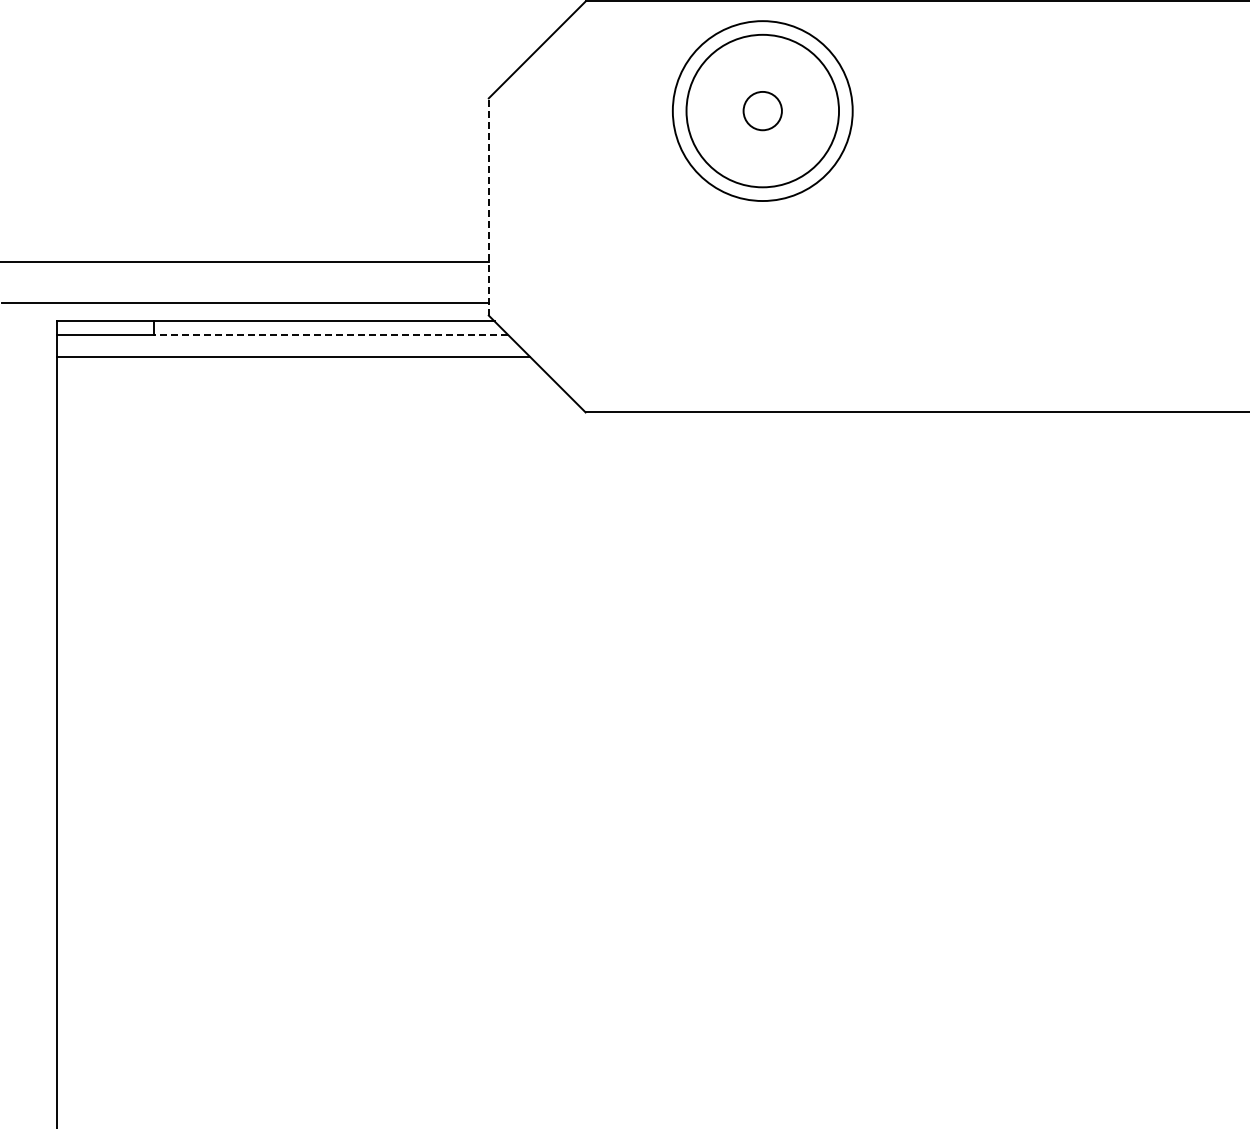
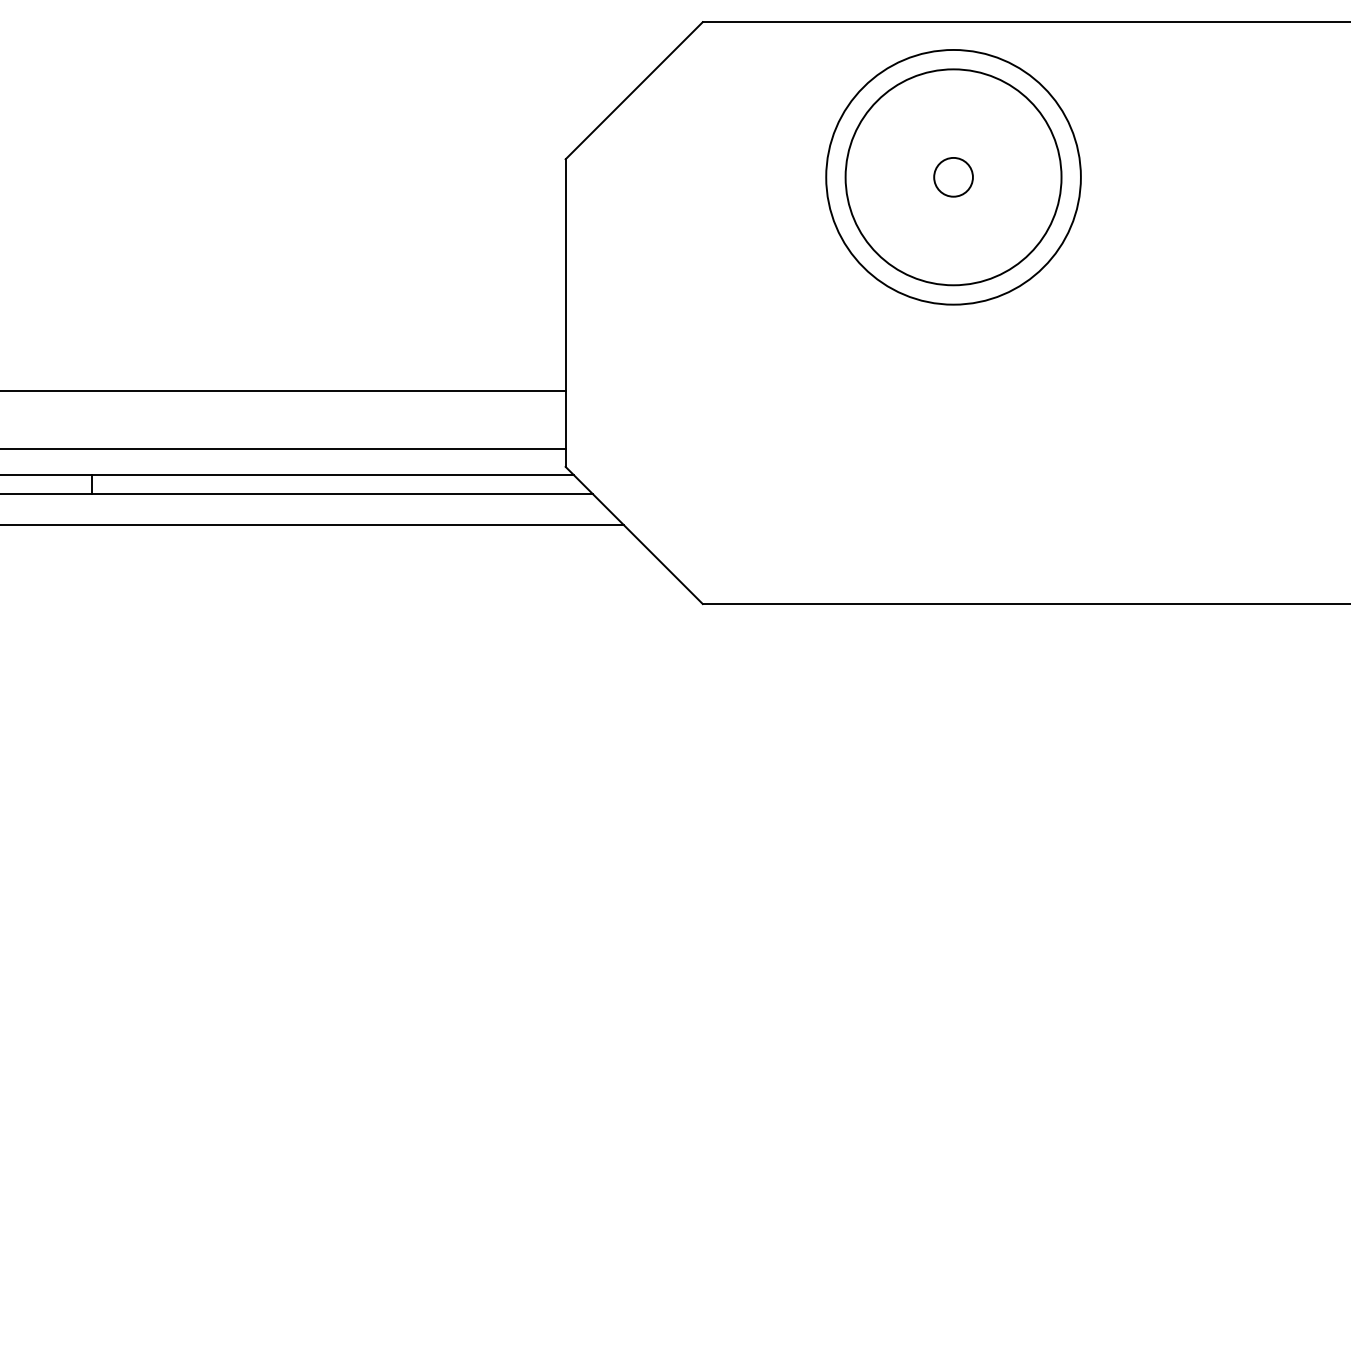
circle: (762, 110) -> (953, 176), size x0.71
line: (488, 206) -> (565, 312), dashed -> solid
line: (330, 335) -> (341, 495), dashed -> solid

